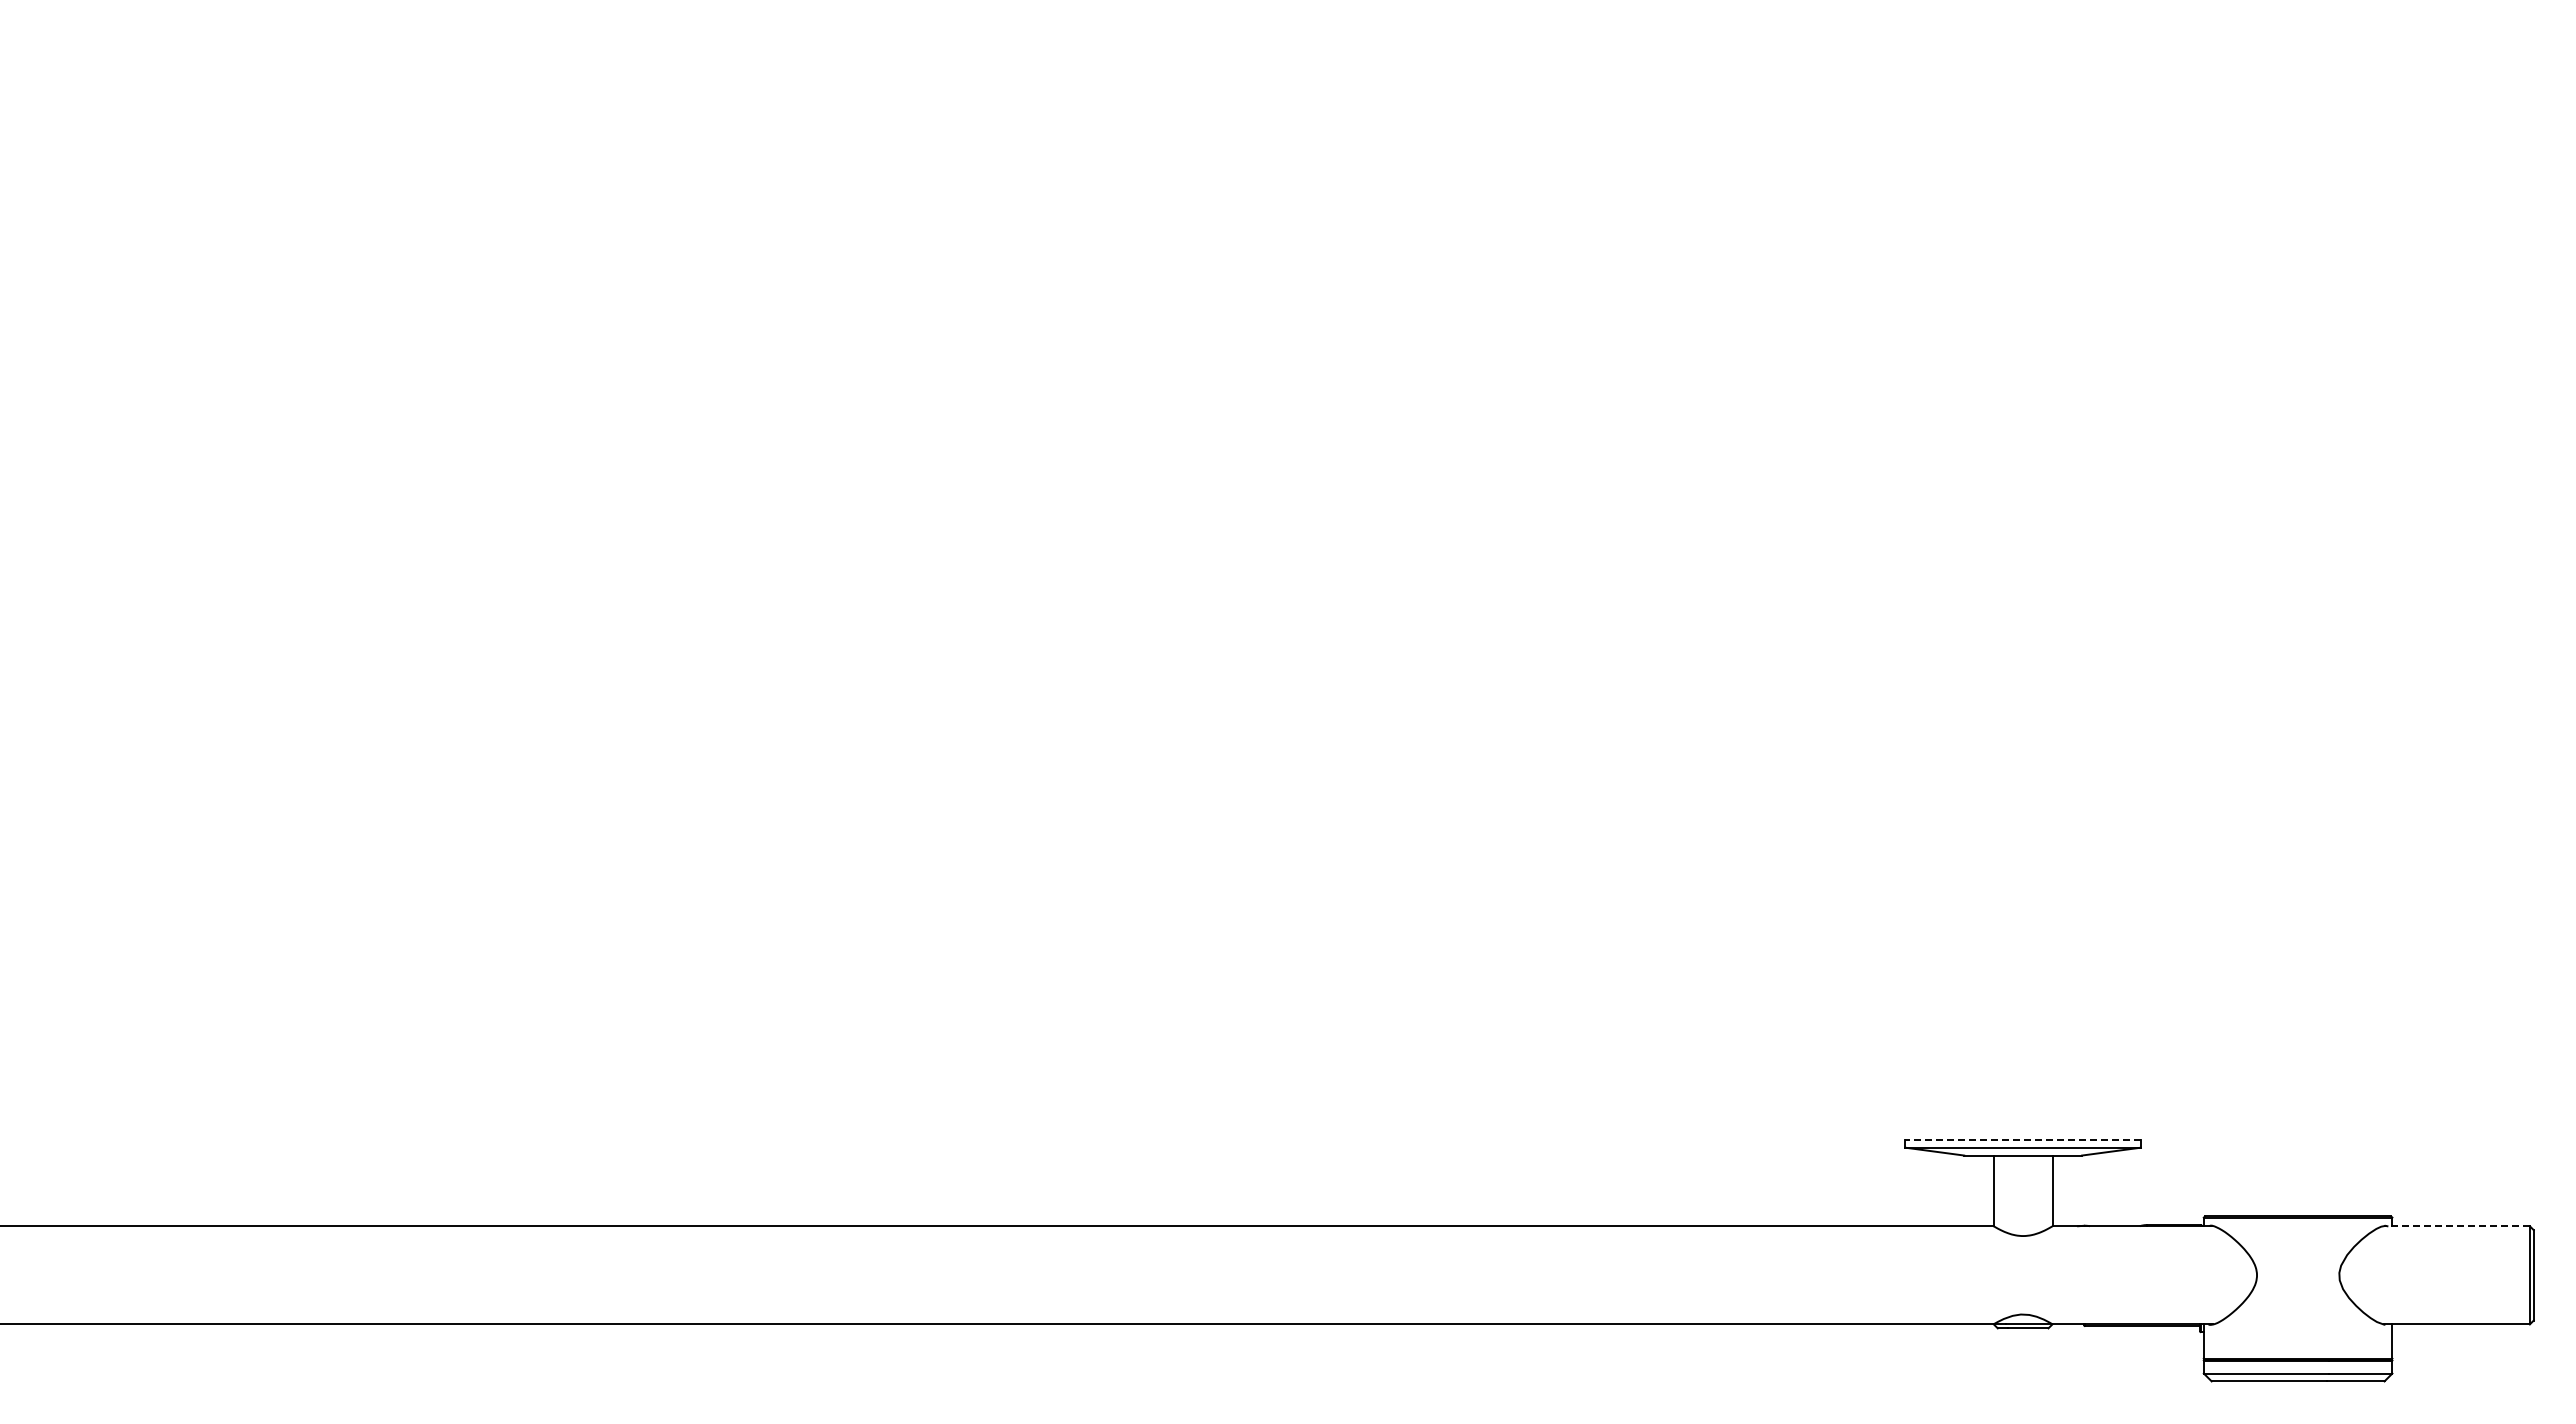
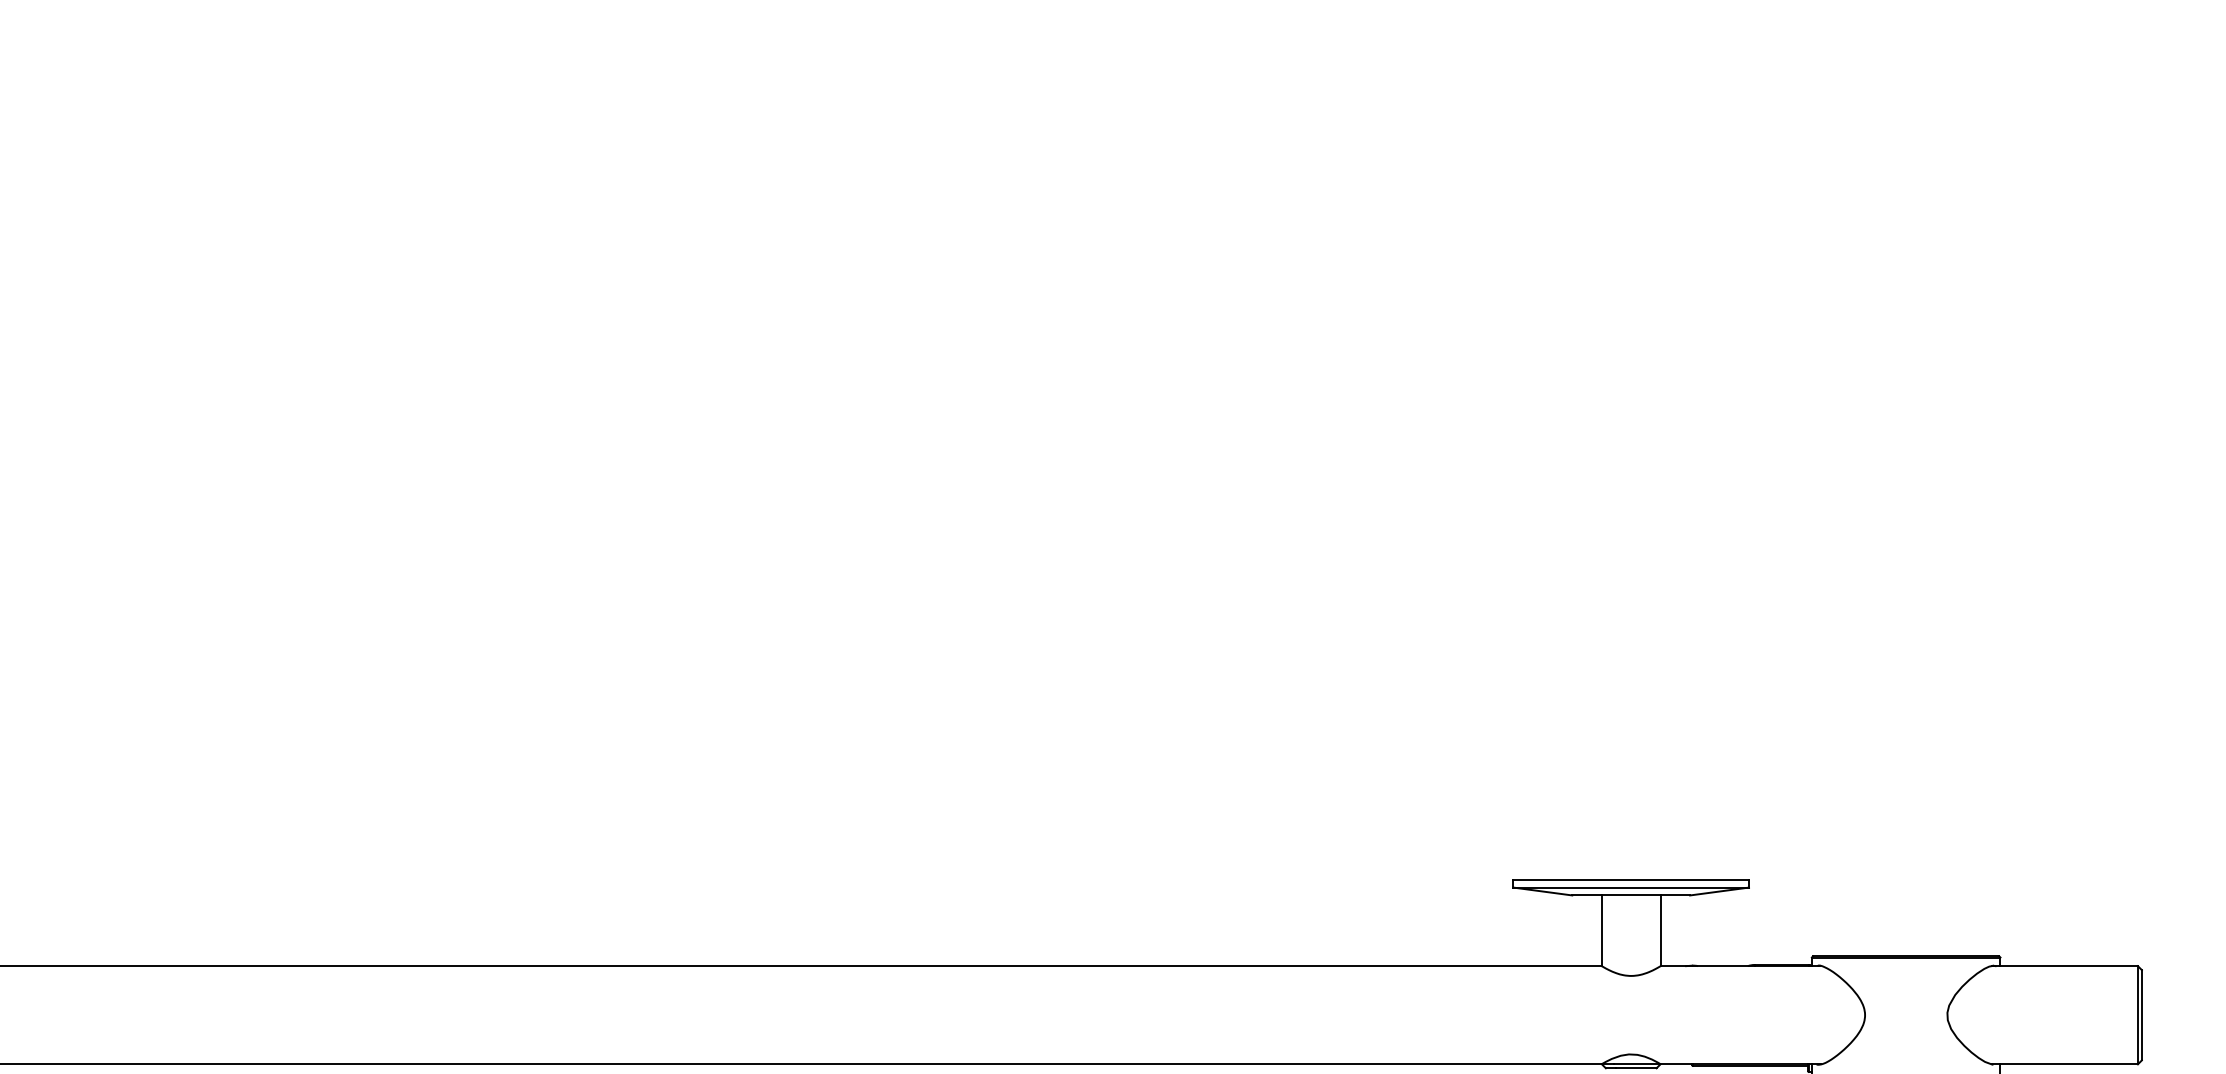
line: (2023, 1139) -> (1631, 879), dashed -> solid
line: (2456, 1226) -> (2064, 966), dashed -> solid

